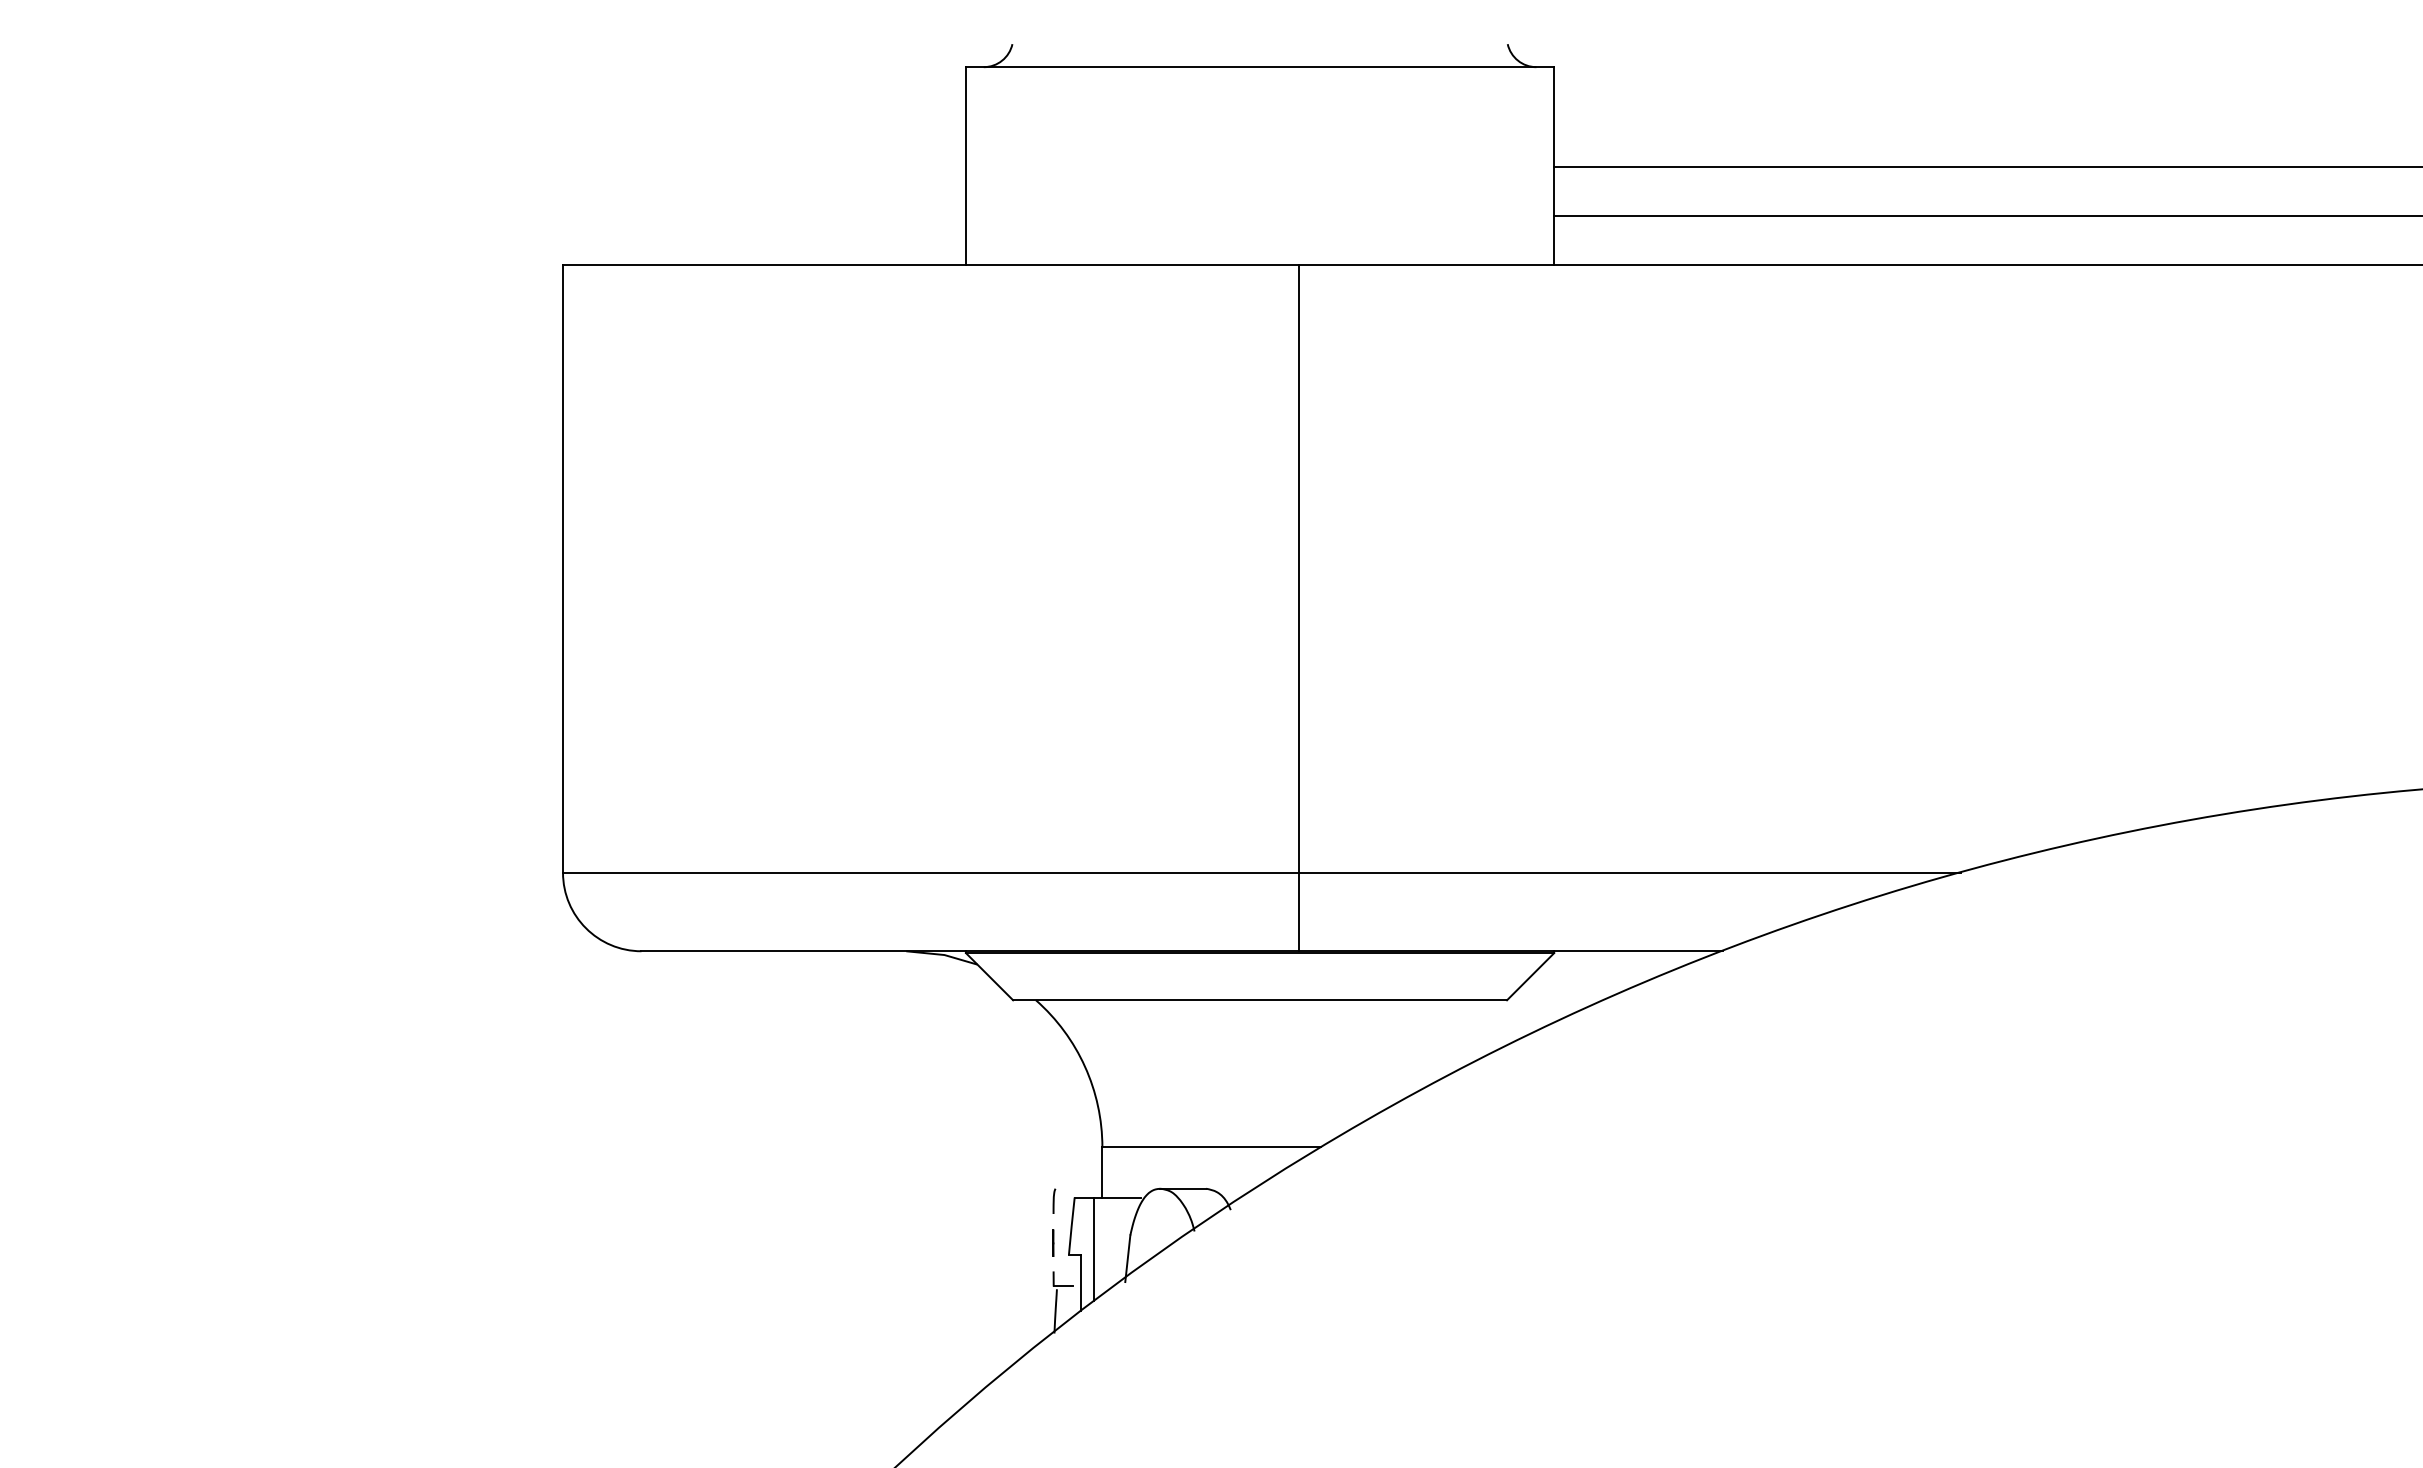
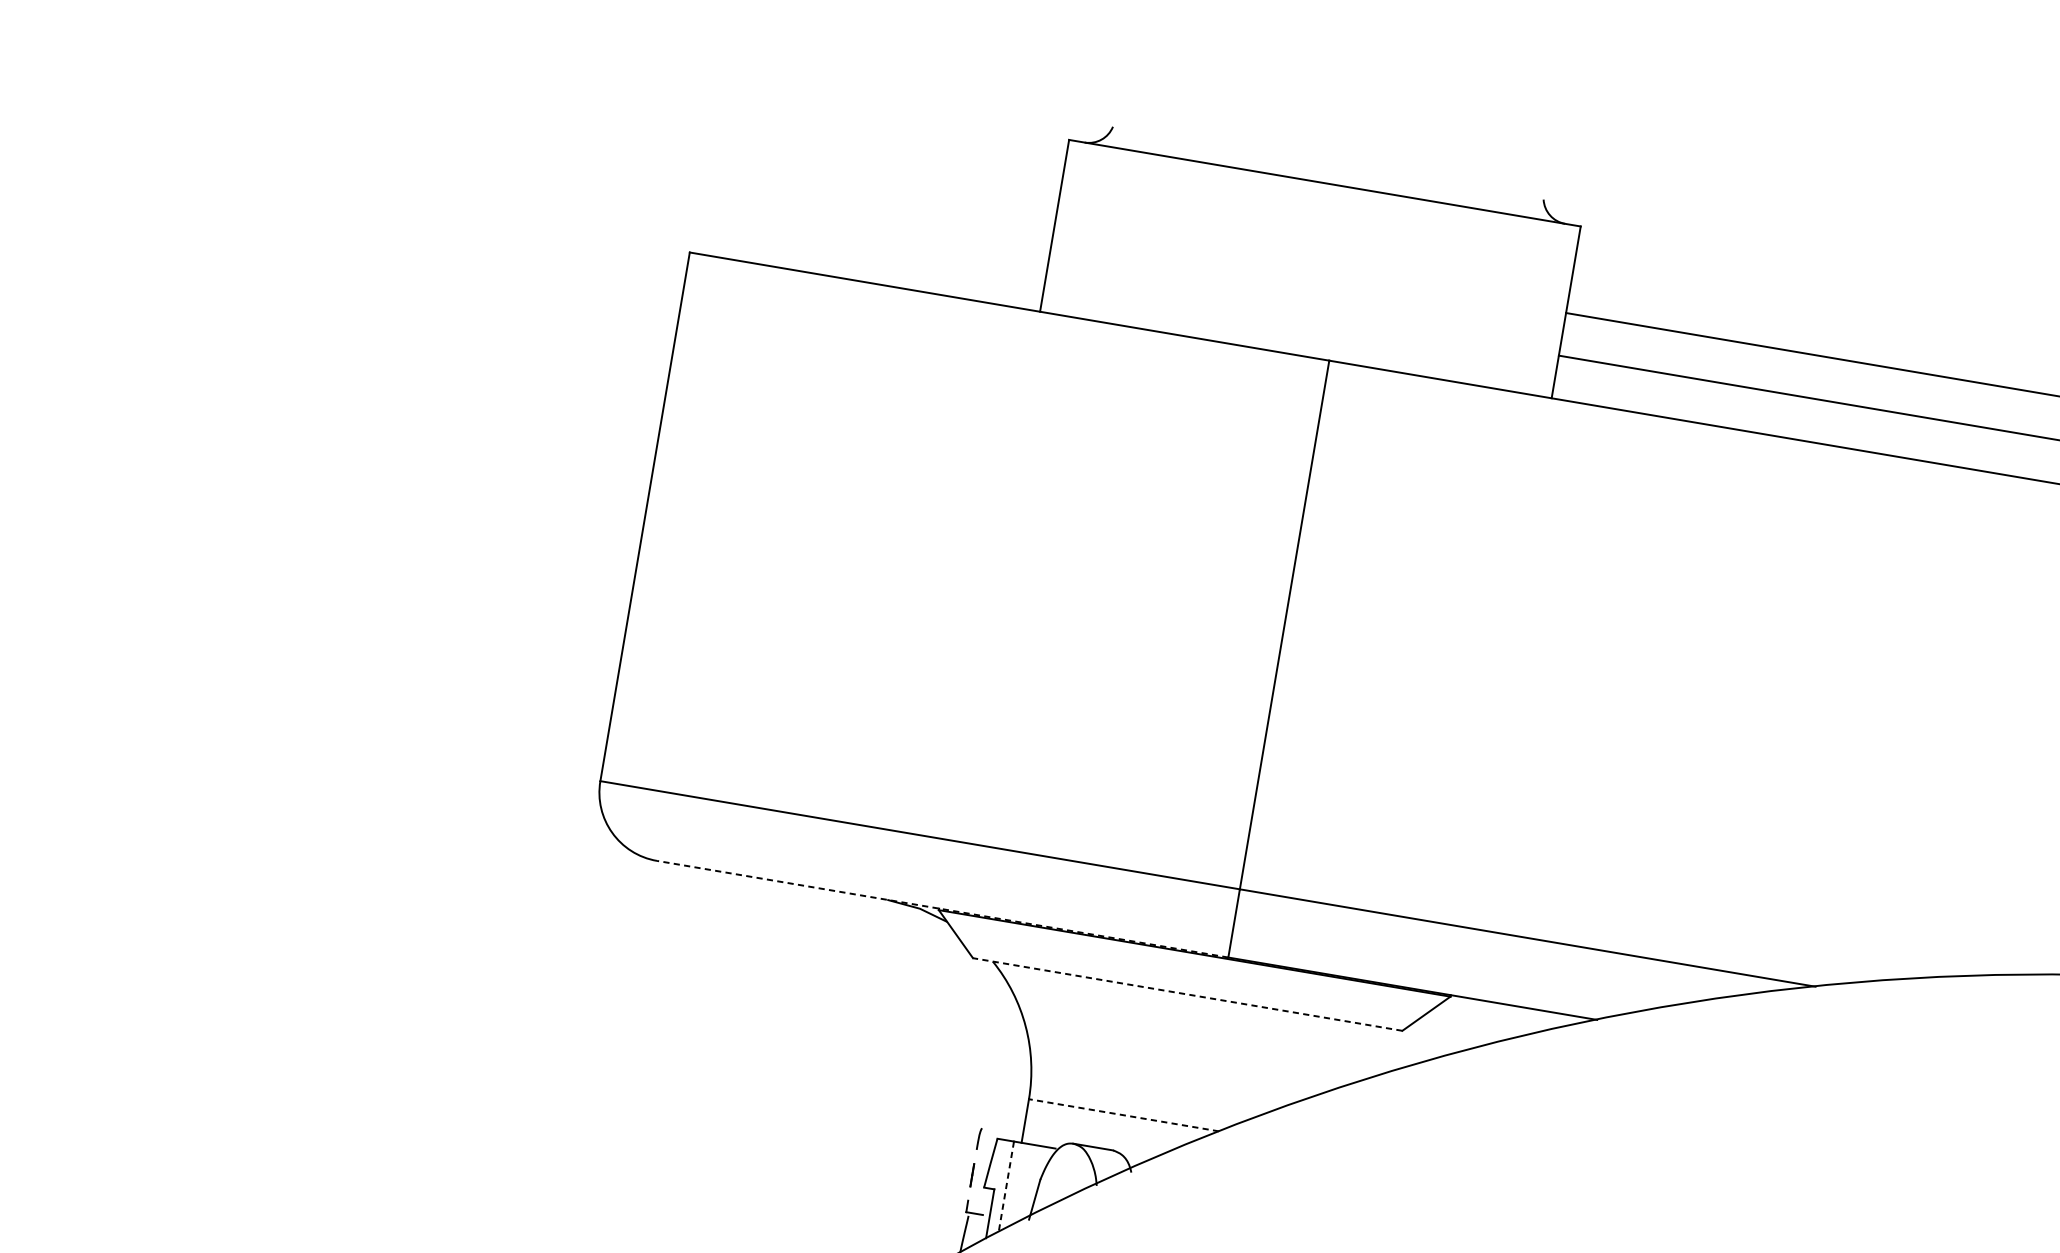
line: (970, 951) -> (943, 909), solid -> dashed
line: (1260, 1000) -> (1188, 994), solid -> dashed
line: (1211, 1147) -> (1123, 1115), solid -> dashed
line: (1093, 1249) -> (1006, 1186), solid -> dashed

